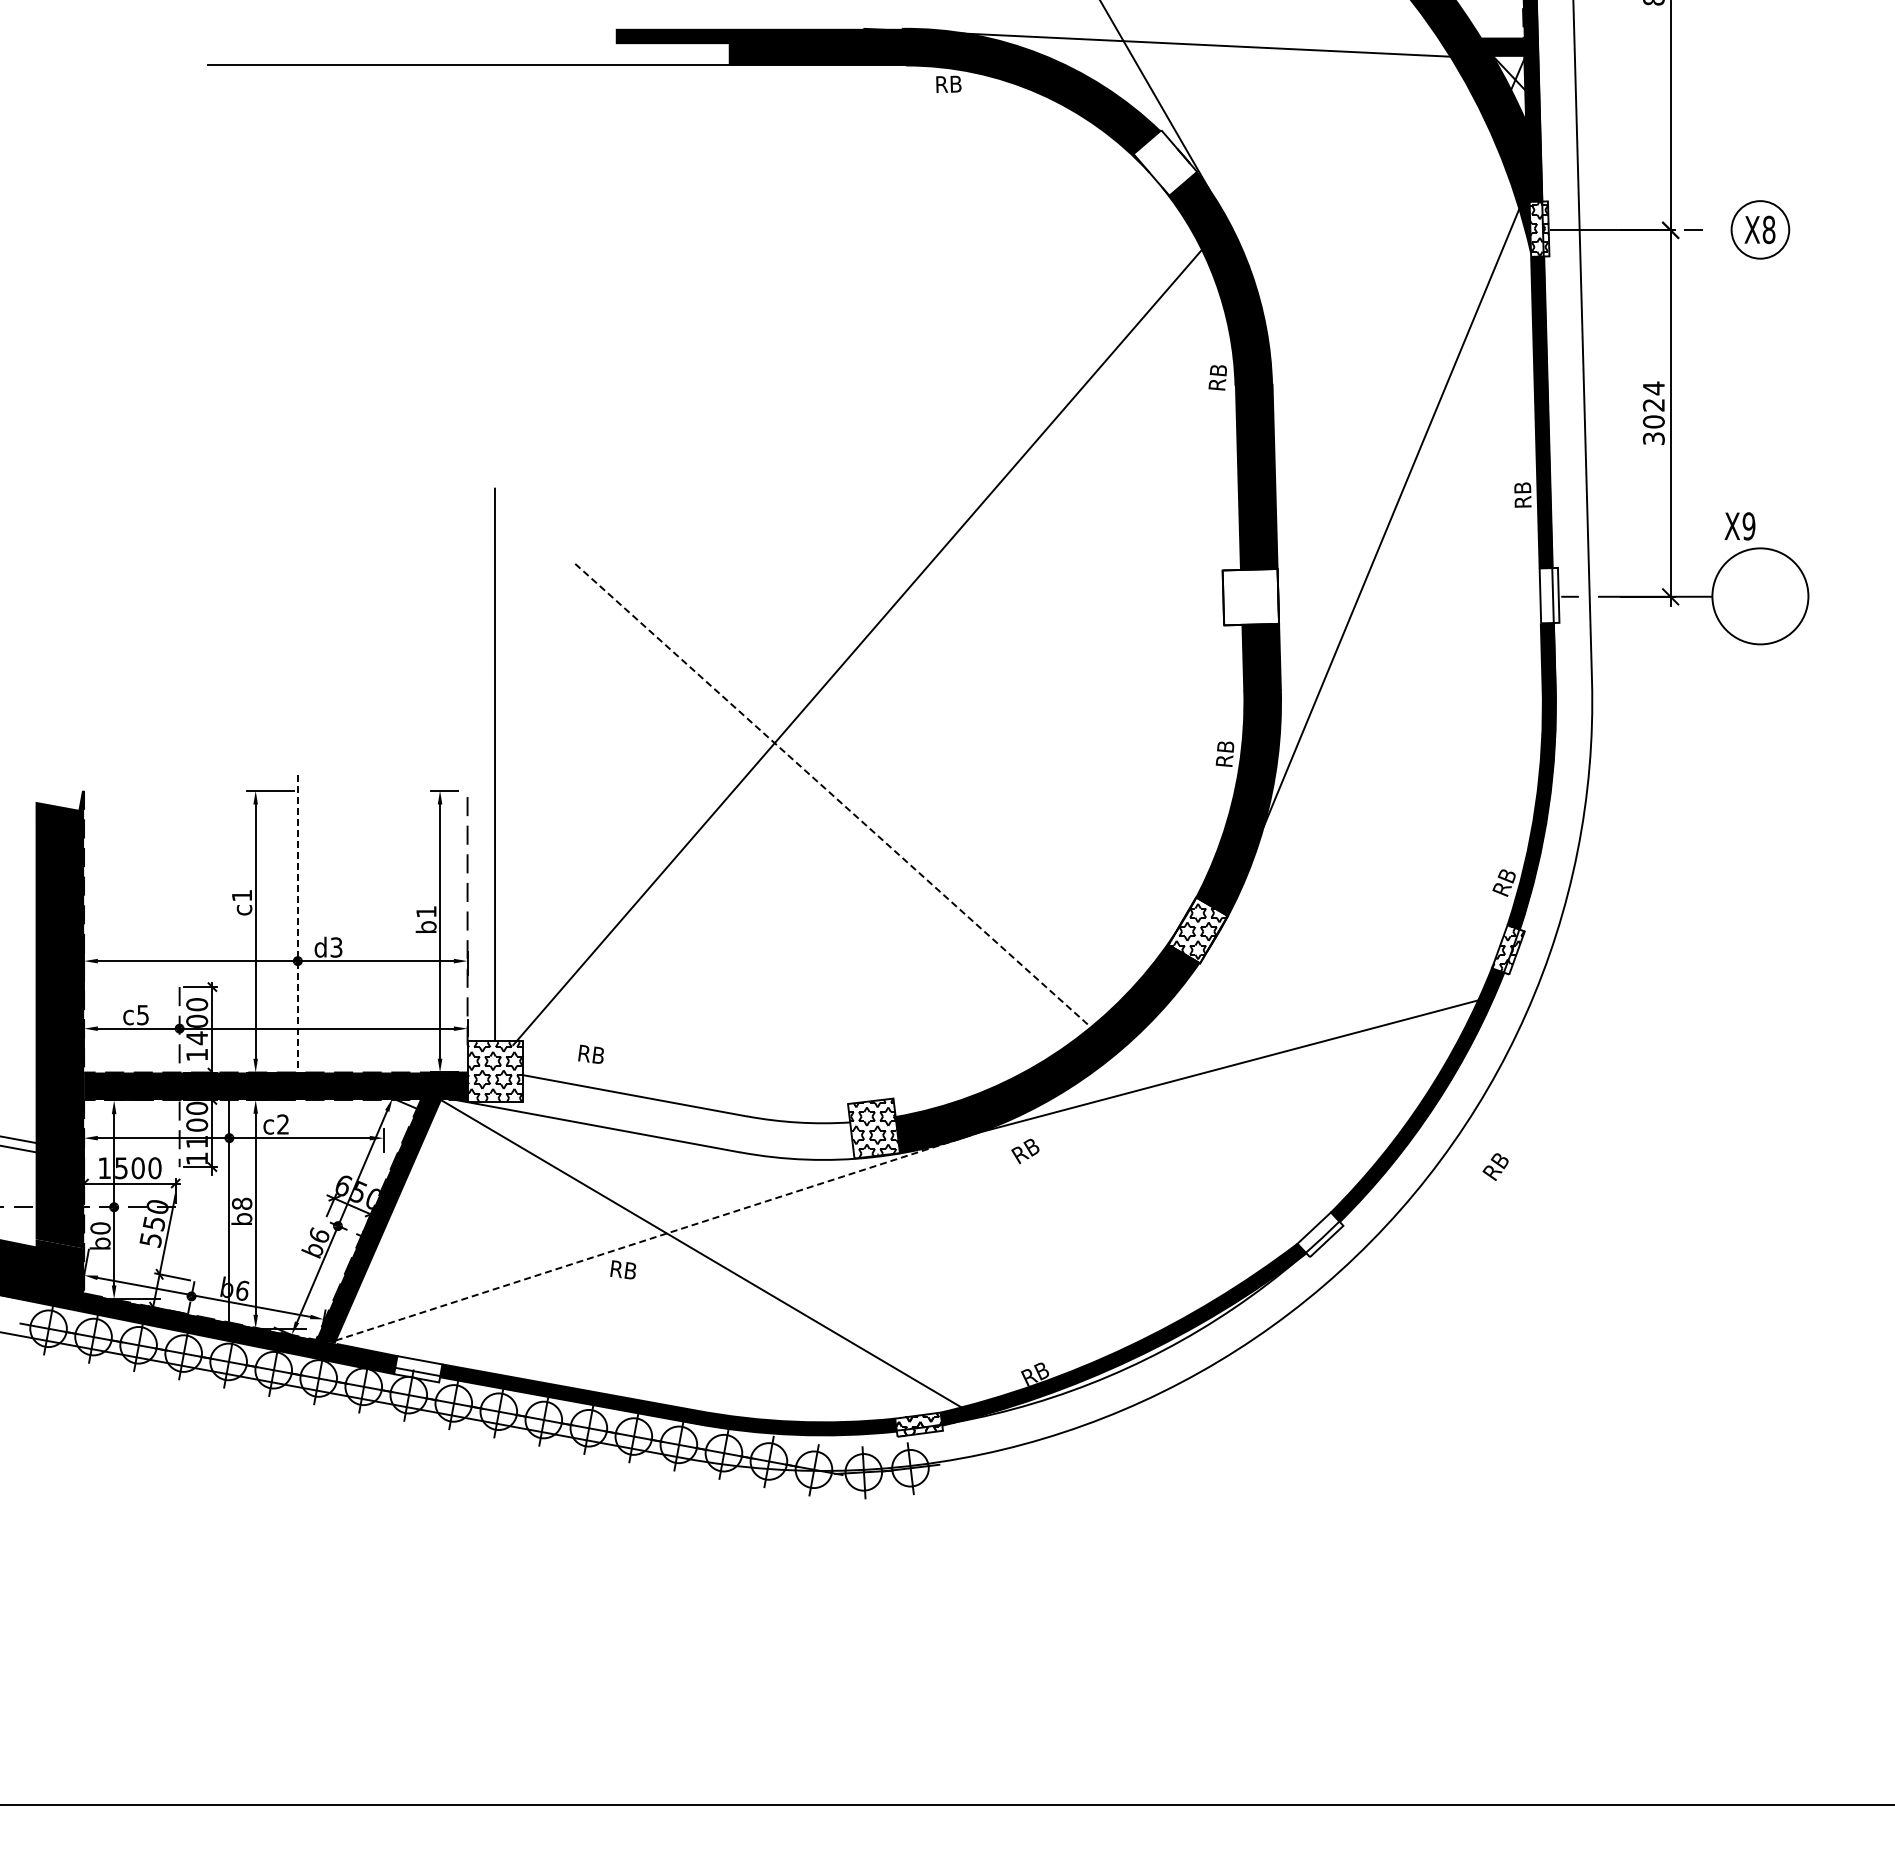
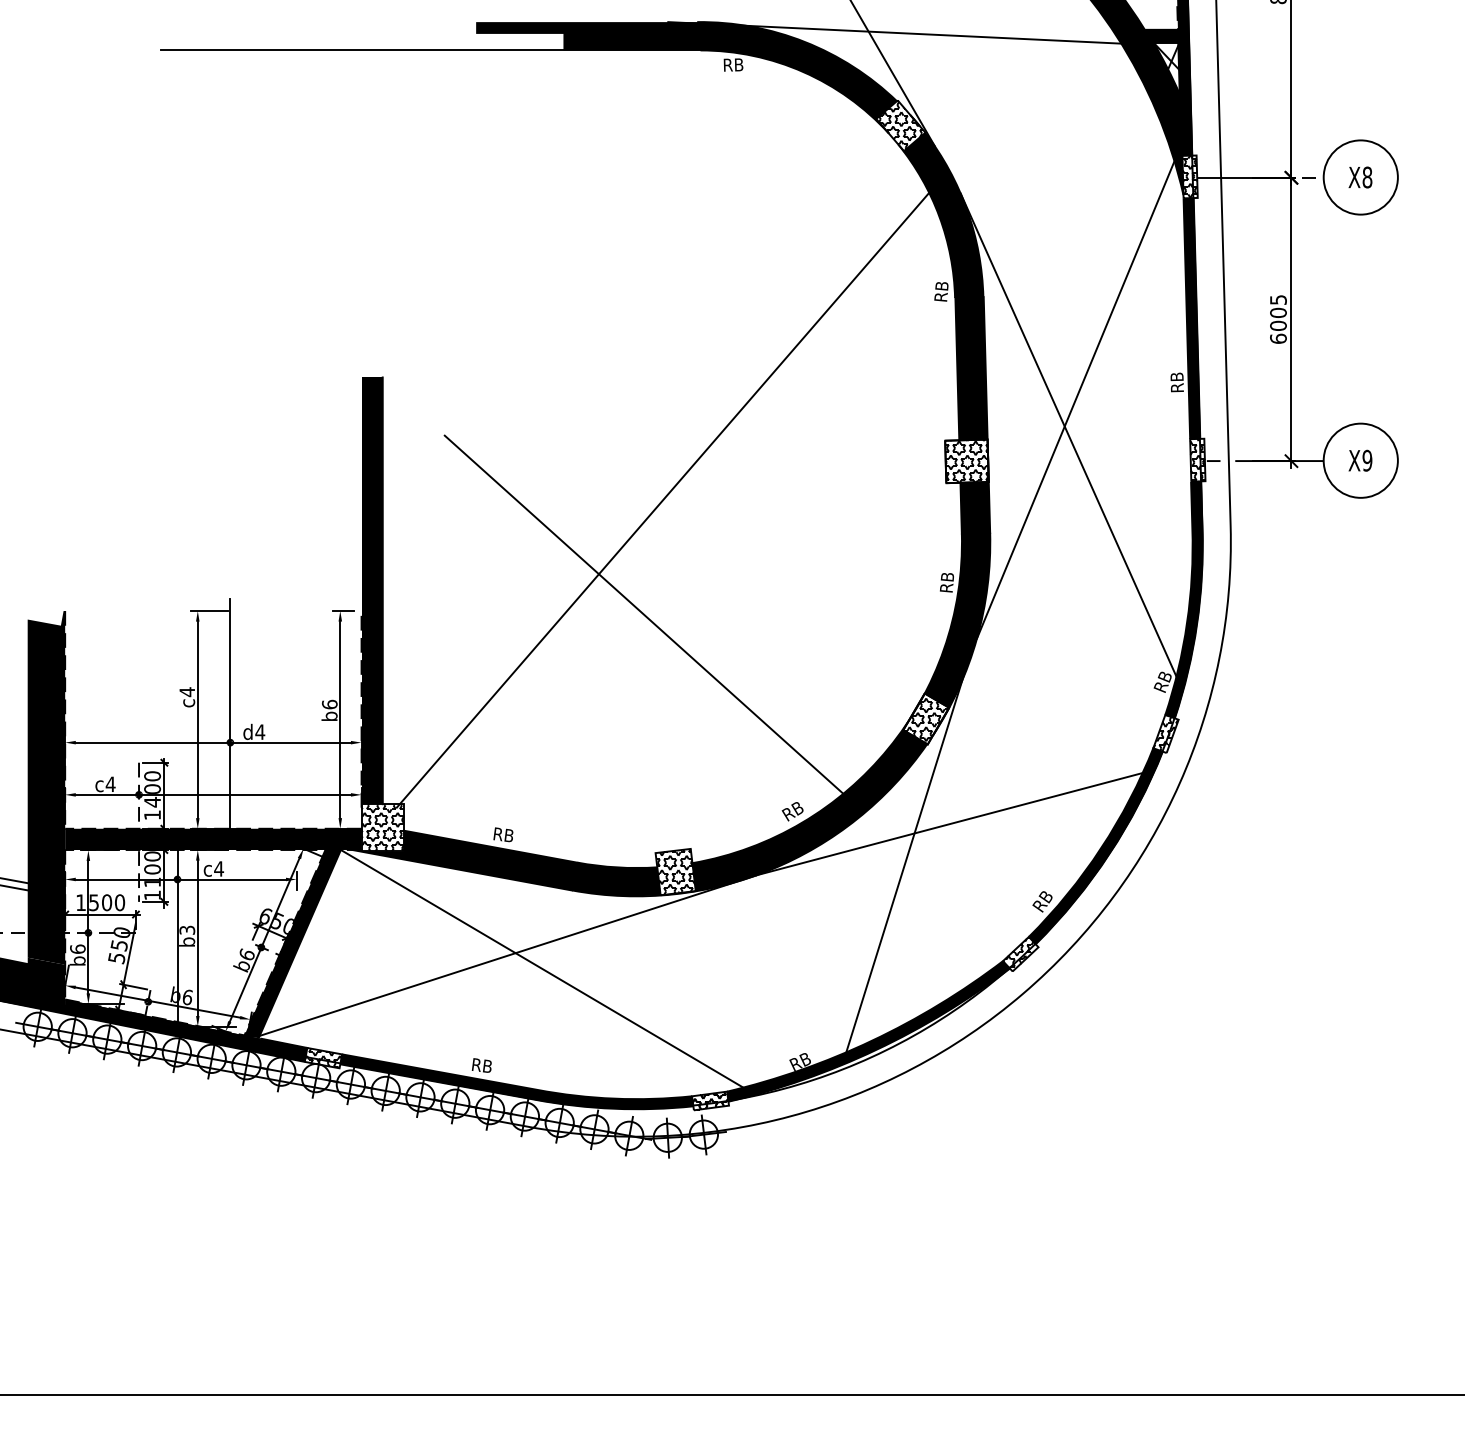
hatch: (1165, 162) -> (900, 125), added
circle: (1760, 229) -> (1360, 177), size x1.67
text: (1653, 413) -> (1278, 319), 3024 -> 6005
text: (1739, 526) -> (1360, 460), moved
line: (1382, 564) -> (1068, 436), added
hatch: (1549, 595) -> (1197, 460), added
hatch: (1250, 596) -> (966, 460), added
fill: (481, 764) -> (372, 590), added
line: (833, 796) -> (644, 615), dashed -> solid
text: (241, 895) -> (186, 691), c1 -> c4
text: (426, 911) -> (329, 704), b1 -> b6
line: (297, 932) -> (230, 720), dashed -> solid
text: (336, 947) -> (260, 732), d3 -> d4
text: (142, 1015) -> (110, 784), c5 -> c4
text: (590, 1053) -> (502, 834), moved
line: (1174, 1105) -> (907, 854), added
fill: (657, 1117) -> (508, 863), added
text: (282, 1124) -> (218, 868), c2 -> c4
text: (1025, 1151) -> (792, 811), moved
text: (1495, 1166) -> (1042, 901), moved
text: (242, 1203) -> (187, 930), b8 -> b3
text: (100, 1228) -> (77, 949), b0 -> b6
hatch: (1320, 1233) -> (1020, 953), added
line: (657, 1236) -> (508, 955), dashed -> solid
text: (622, 1269) -> (481, 1065), moved
hatch: (417, 1369) -> (322, 1058), added

